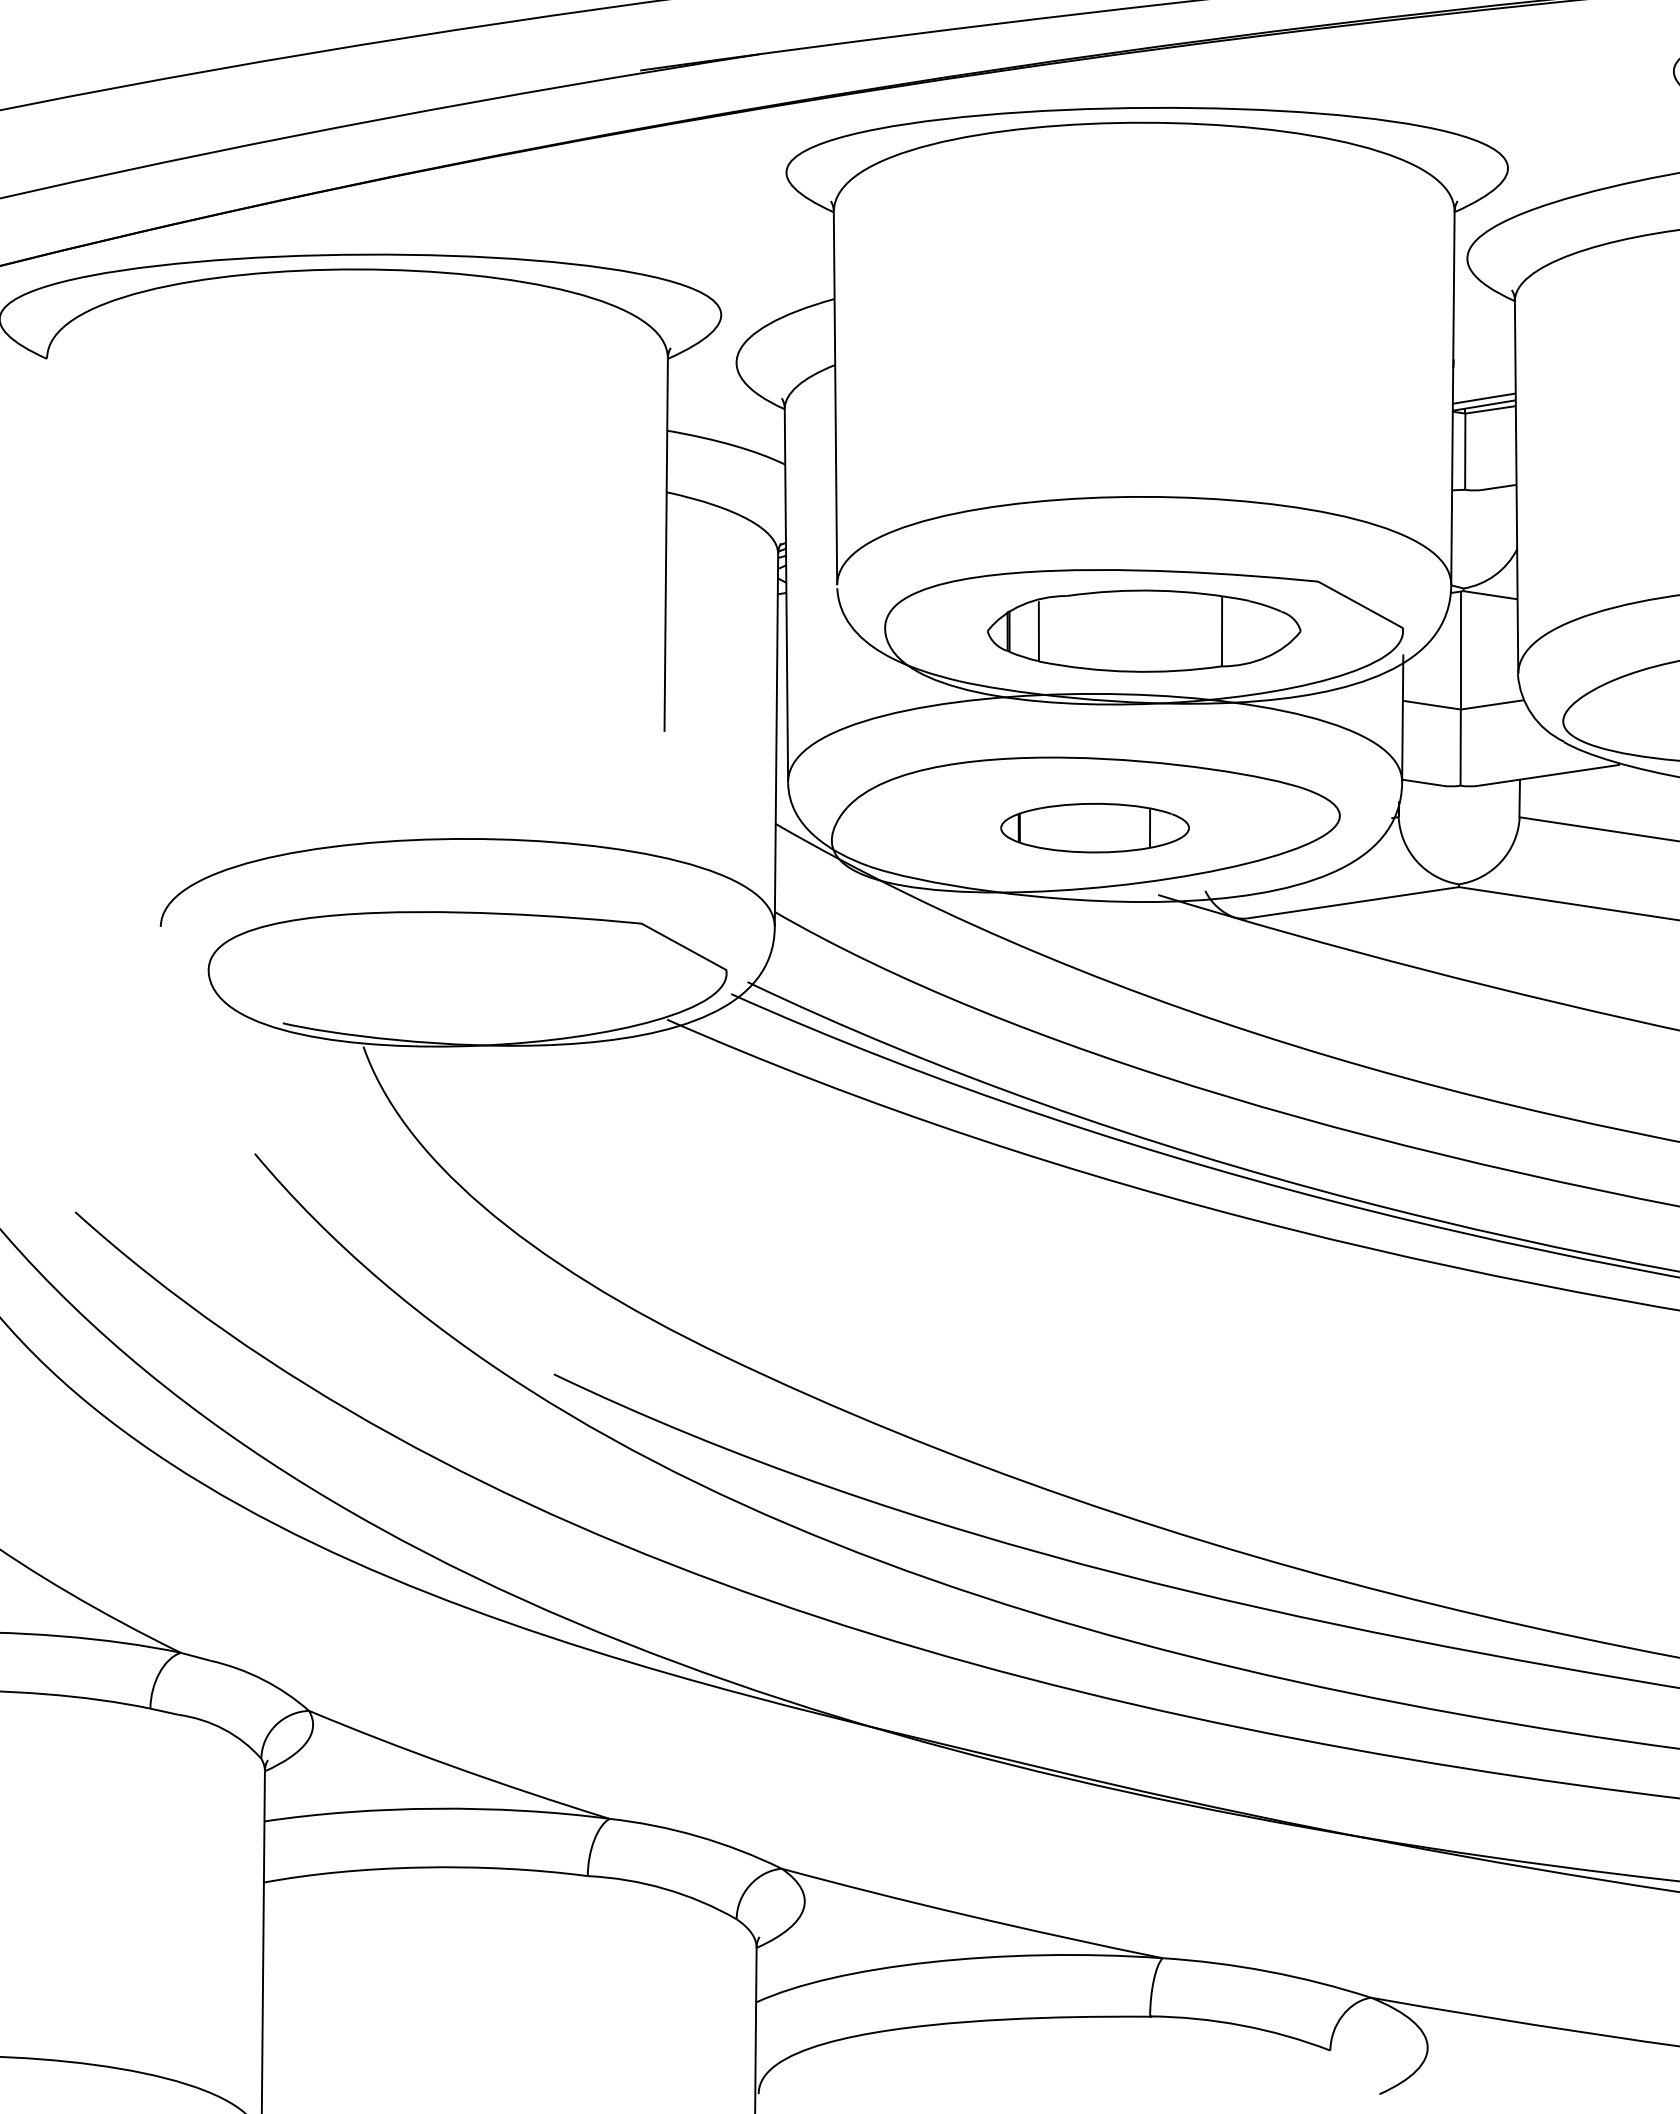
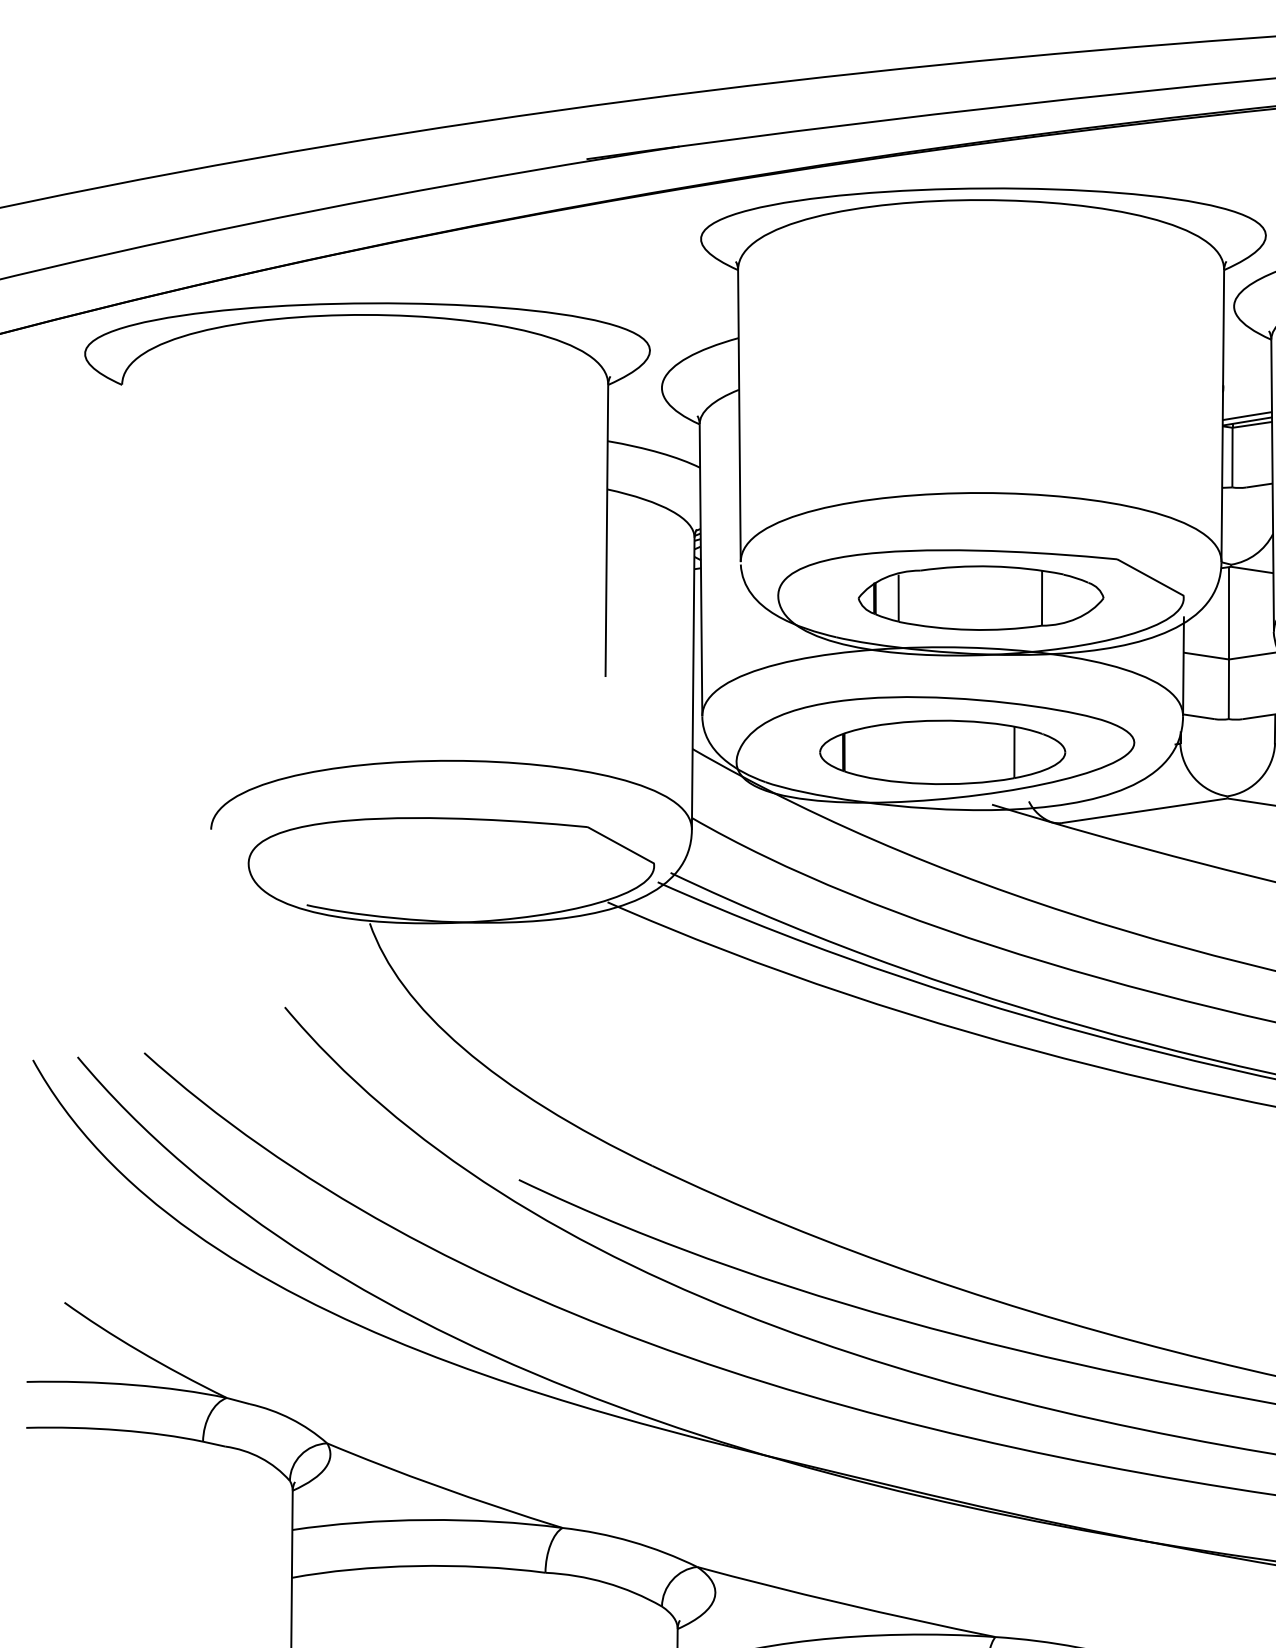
part: (1094, 827) -> (942, 751), size x1.67

